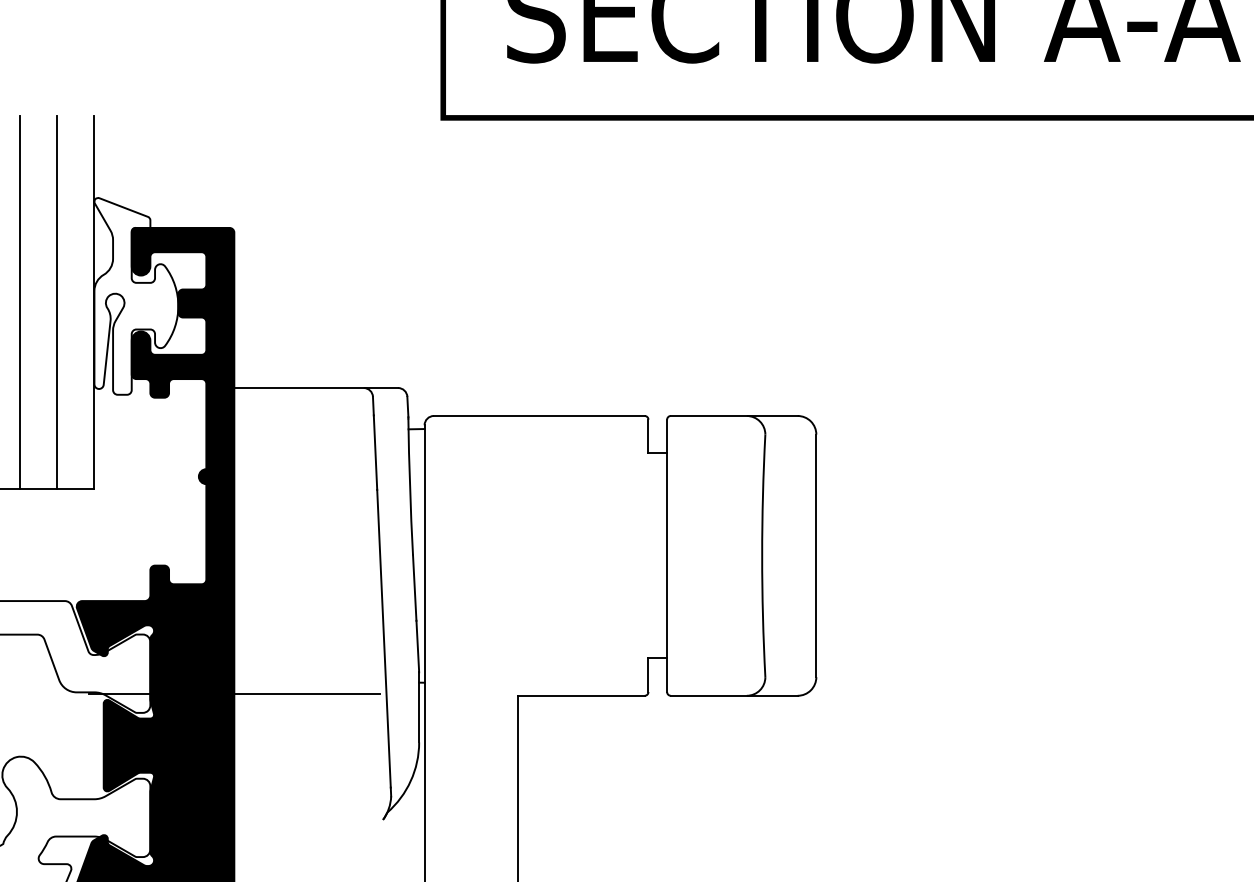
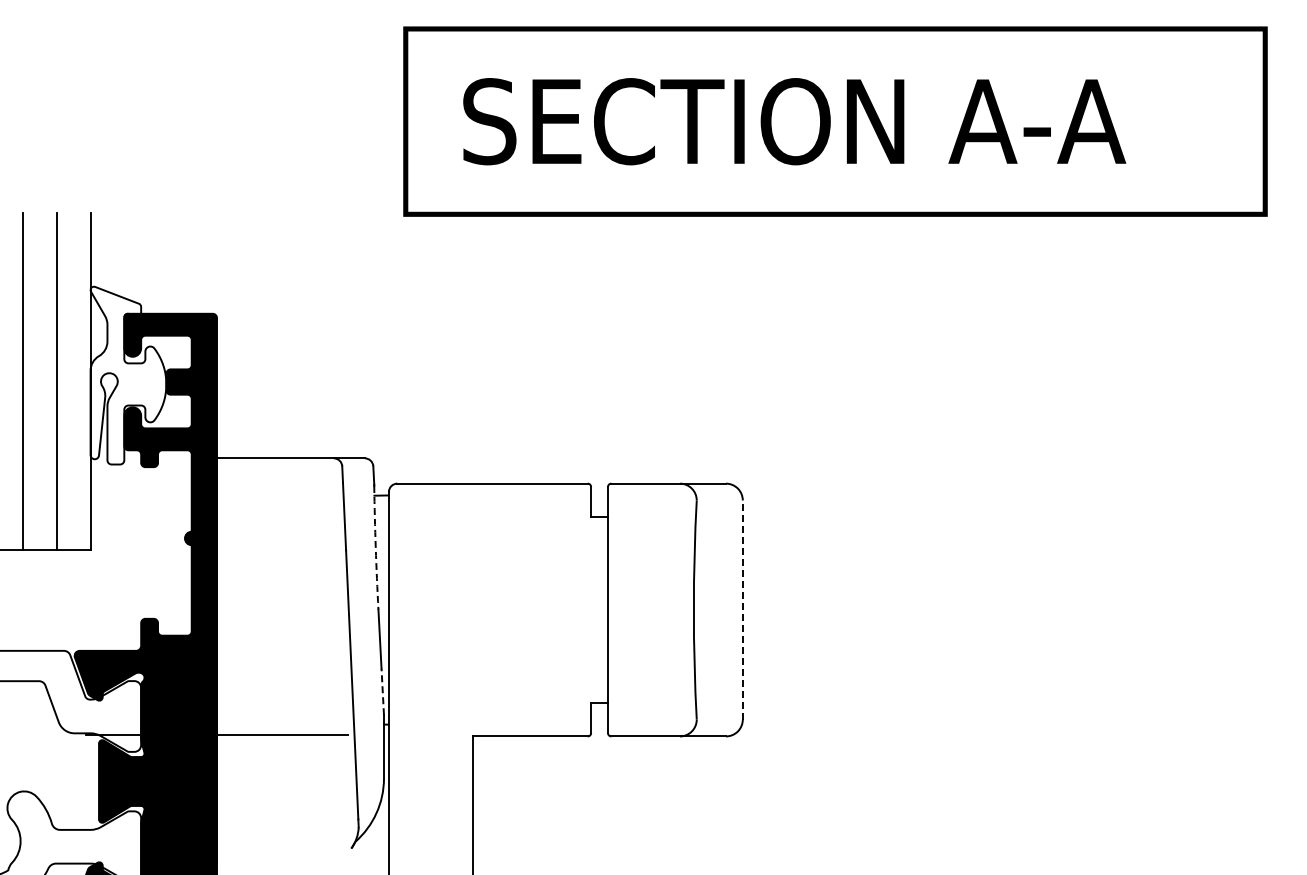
arc: (409, 486) -> (375, 547), solid -> dashed
line: (816, 556) -> (742, 610), solid -> dashed
line: (417, 646) -> (382, 691), solid -> dashed

